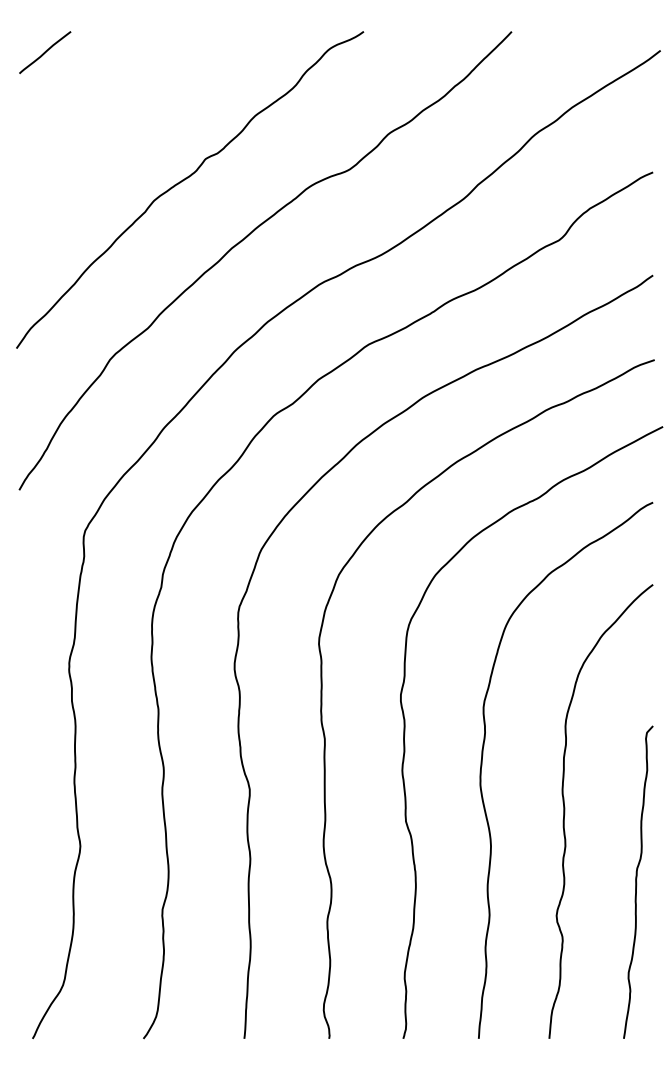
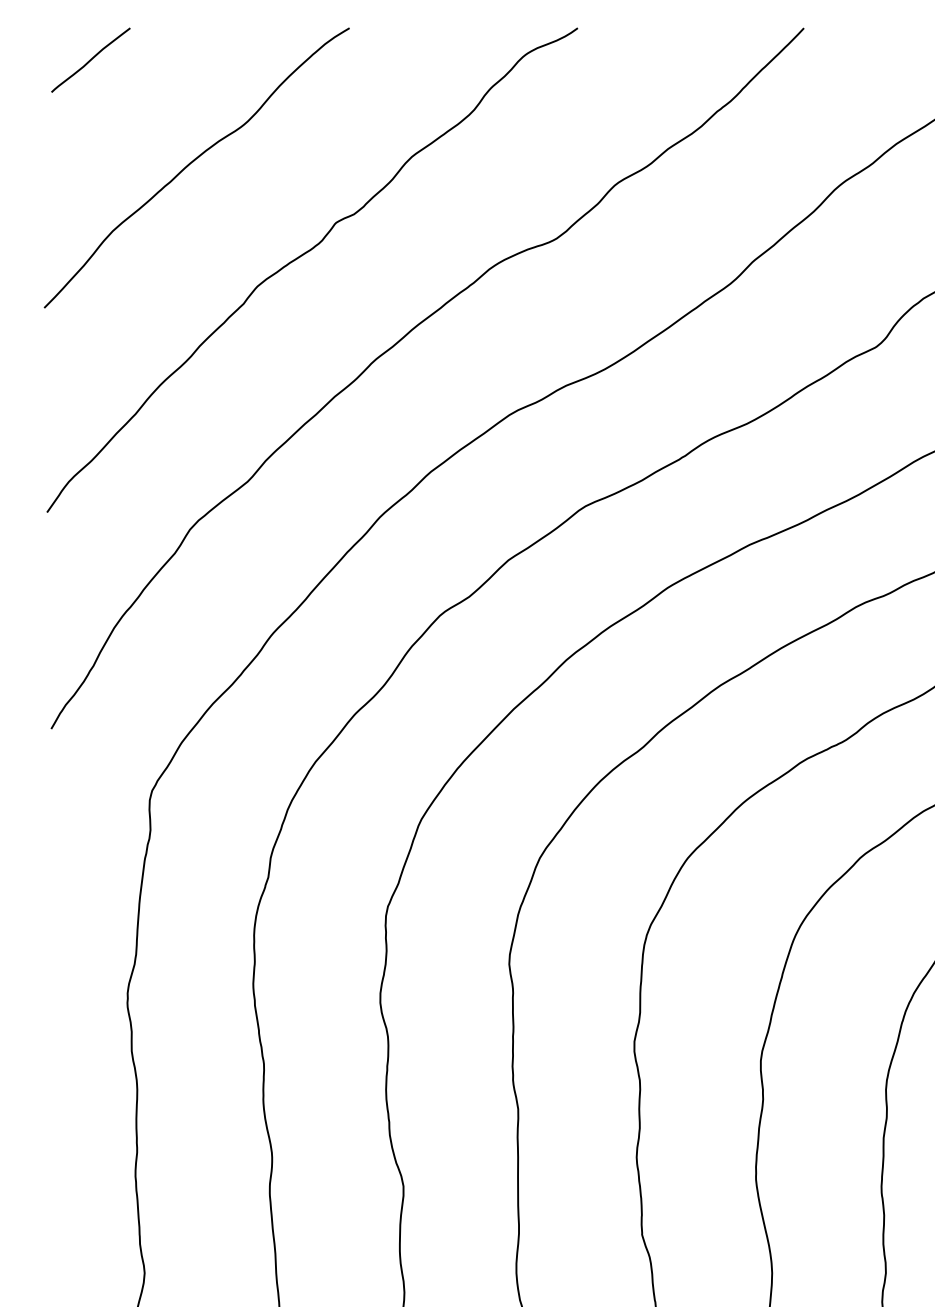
curve: (111, 120) -> (192, 163), added

